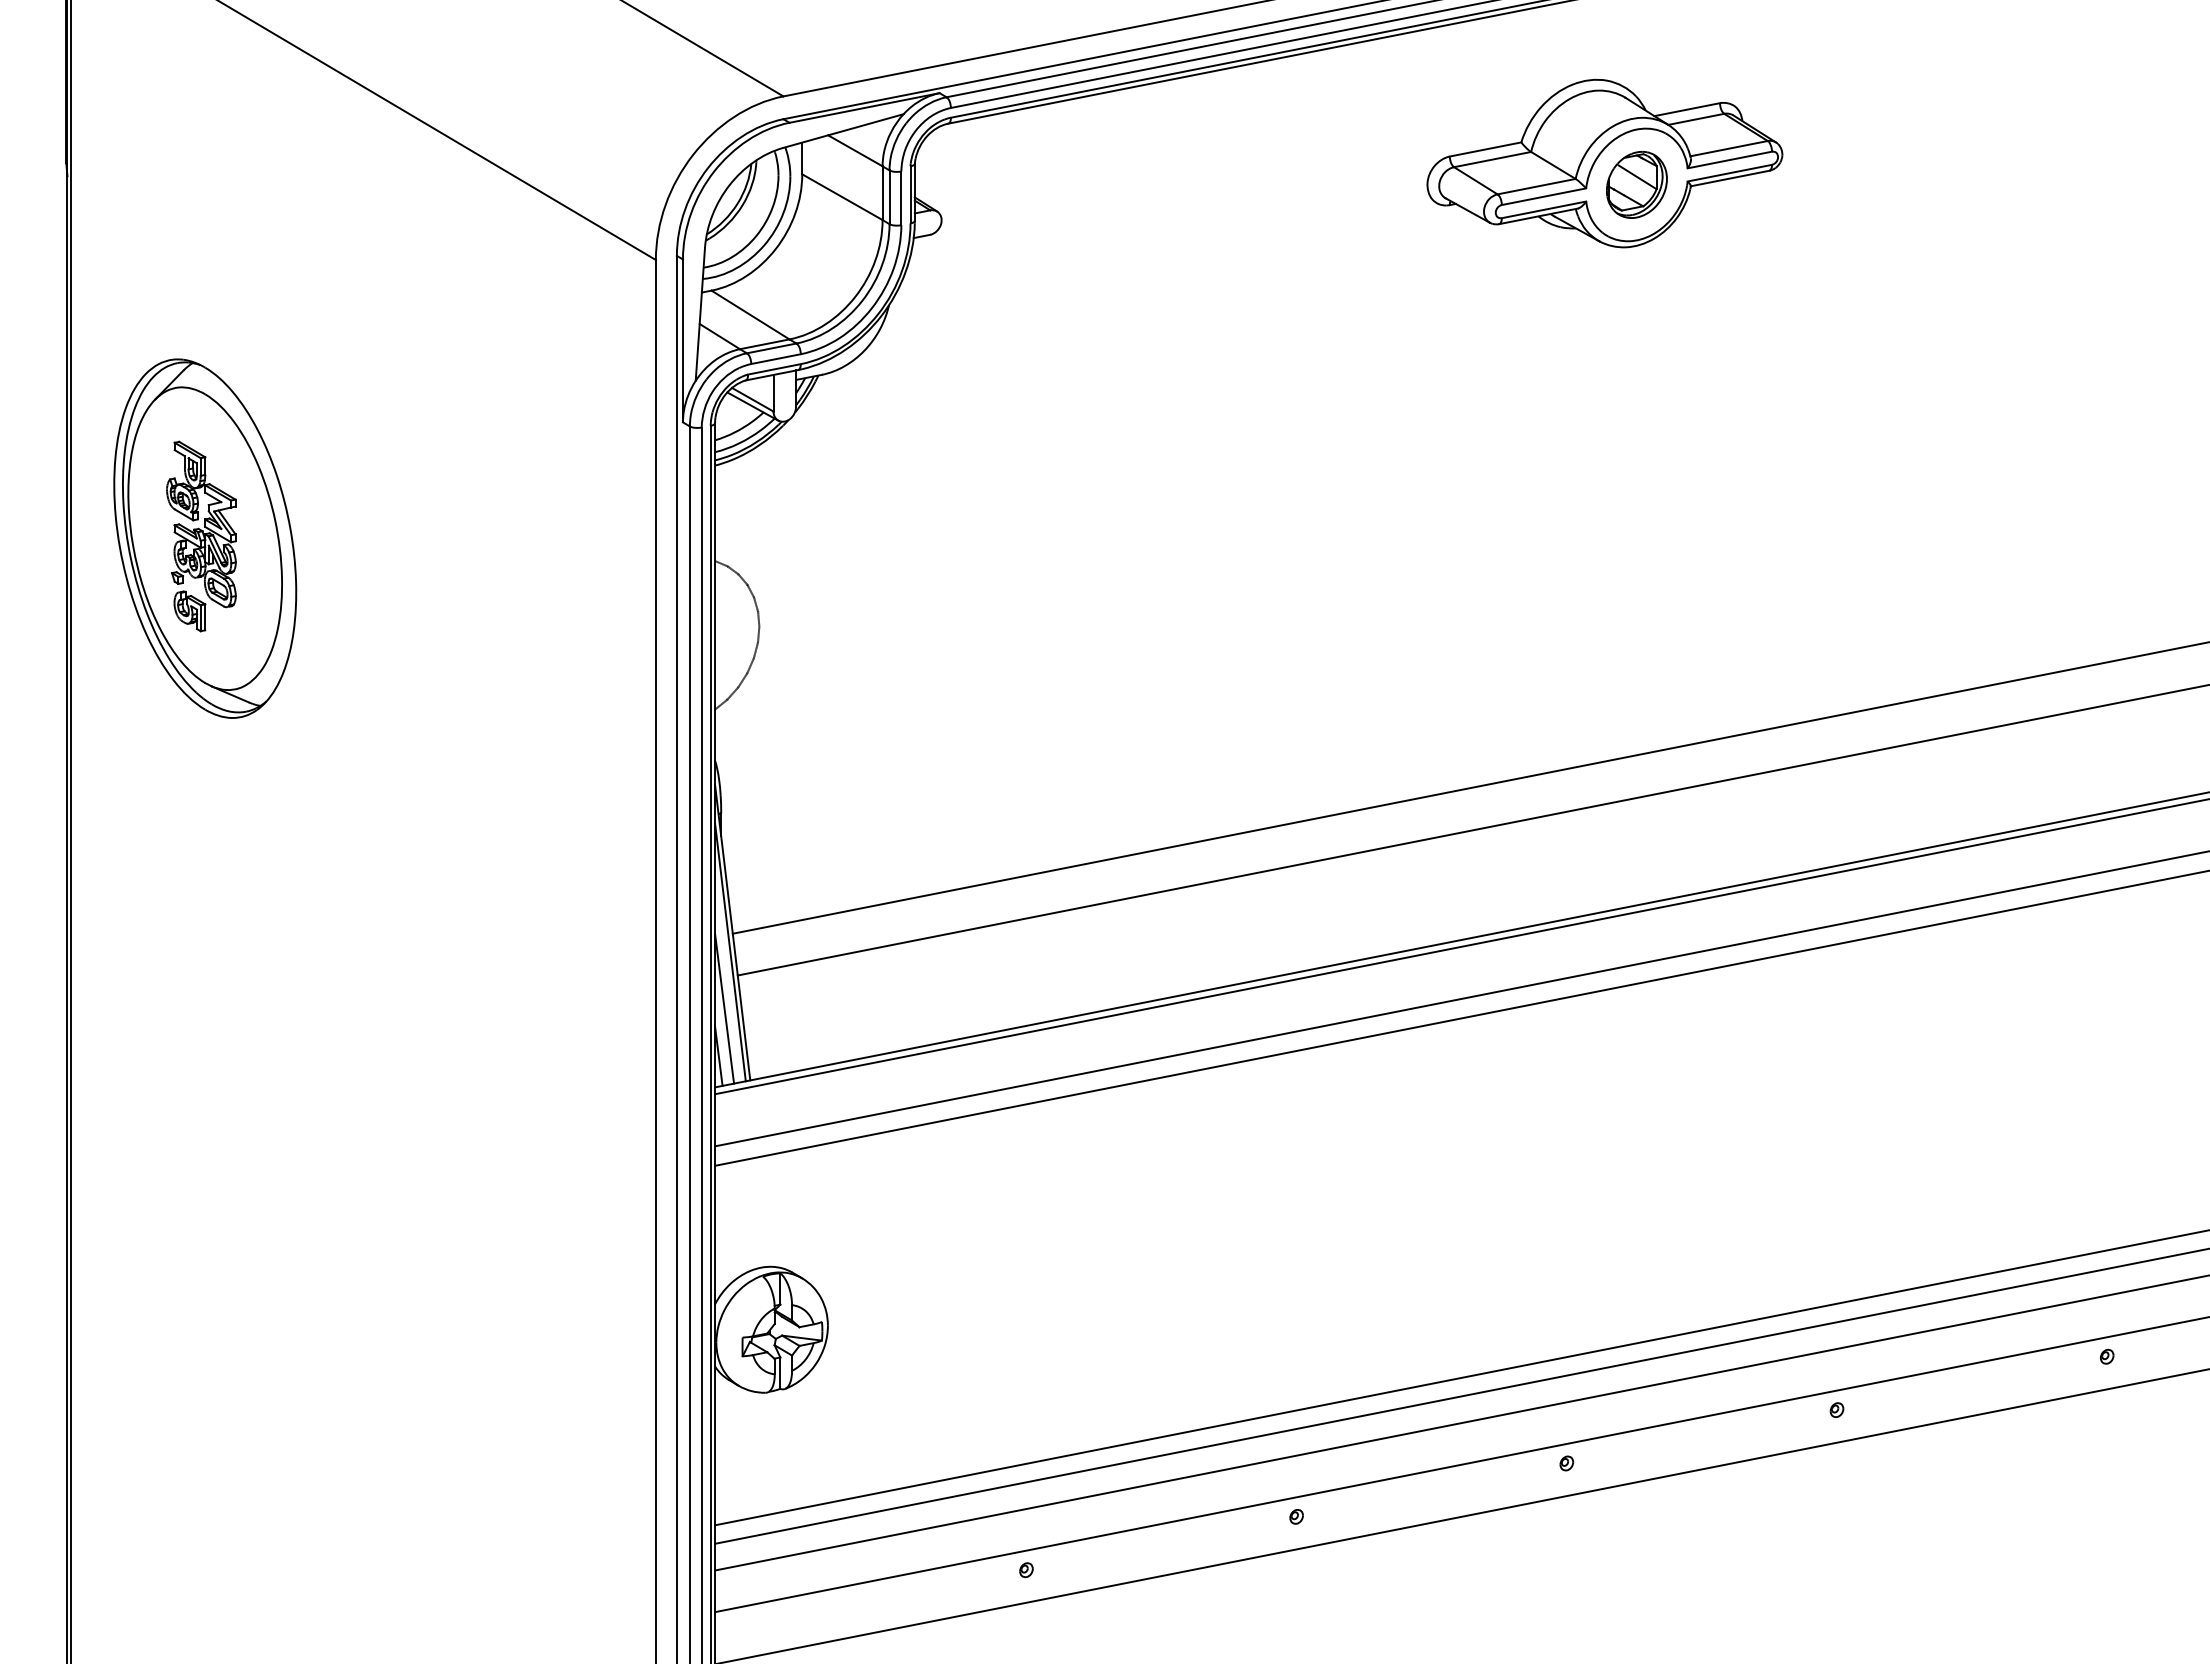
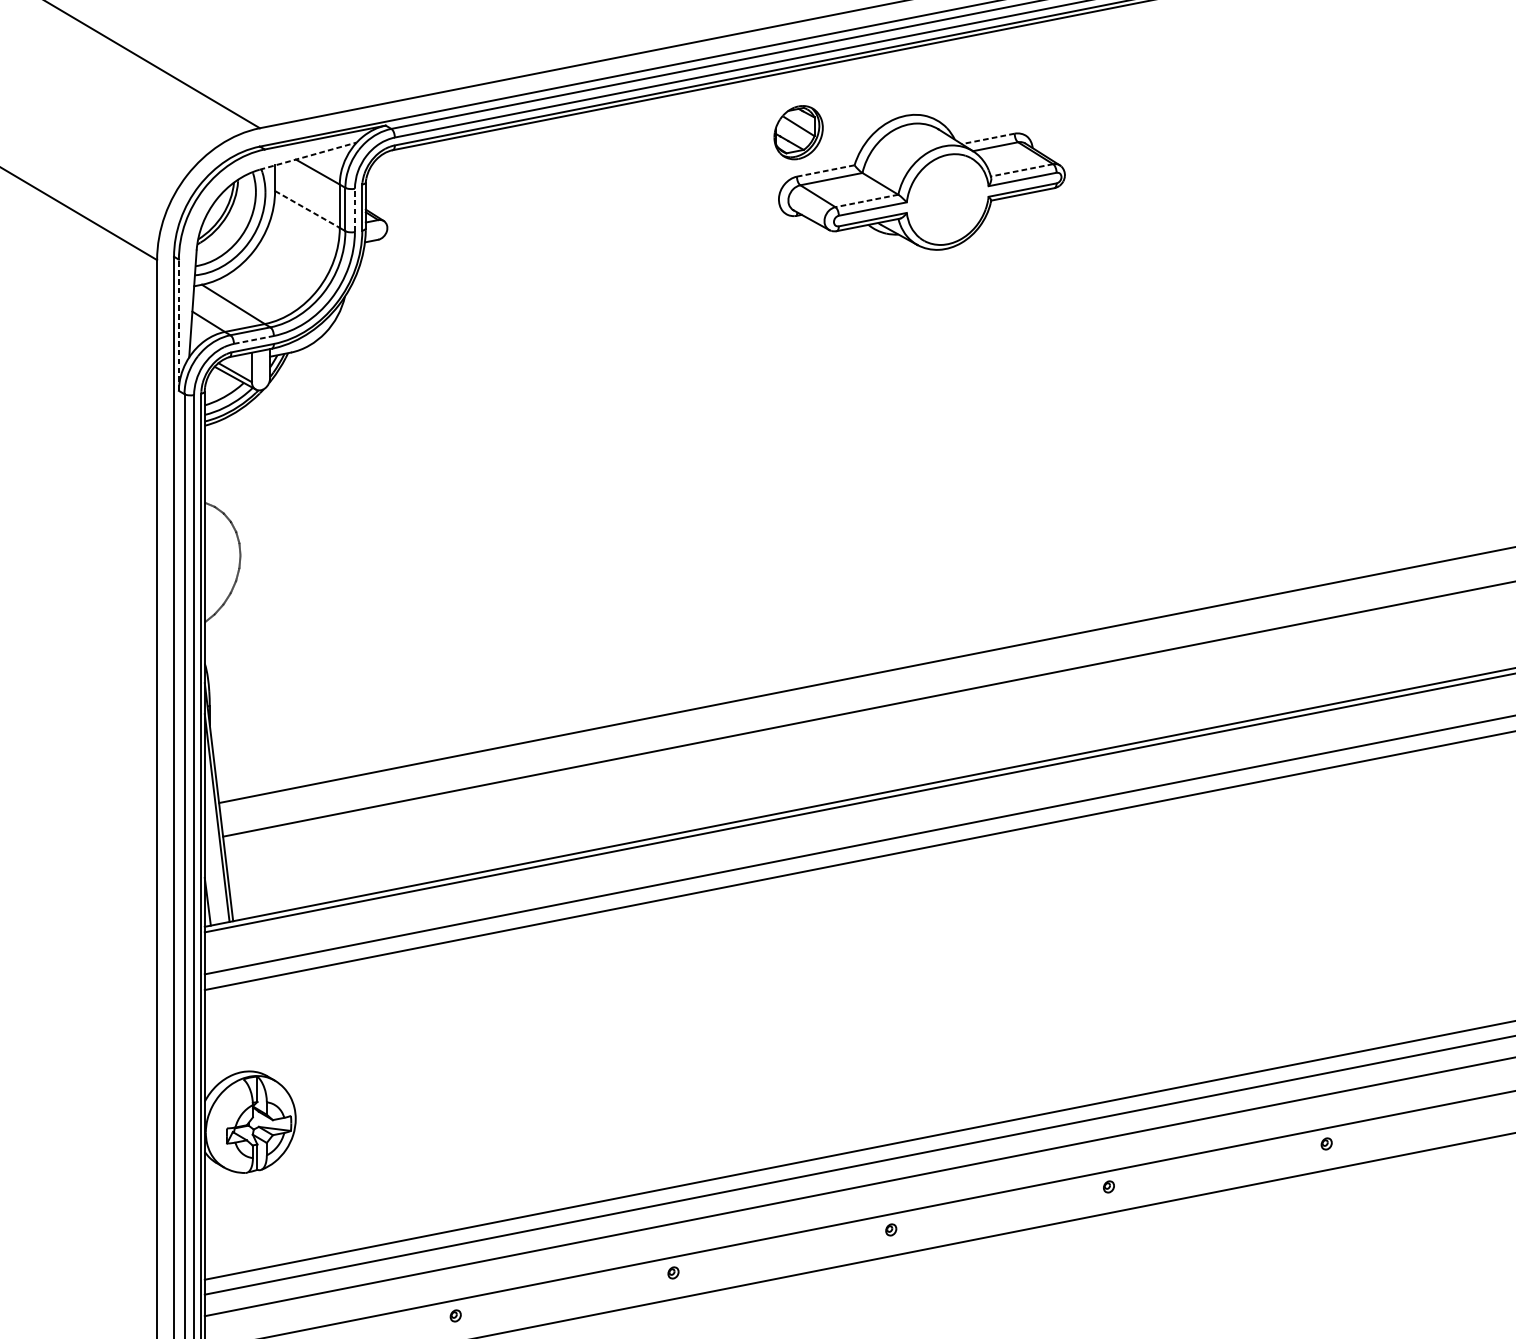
line: (1686, 109) -> (987, 138), solid -> dashed
line: (843, 131) -> (308, 156), solid -> dashed
line: (1728, 148) -> (1021, 170), solid -> dashed
line: (1485, 149) -> (825, 171), solid -> dashed
part: (1636, 184) -> (798, 132), moved
line: (1536, 186) -> (866, 200), solid -> dashed
line: (842, 197) -> (307, 209), solid -> dashed
line: (901, 198) -> (355, 210), solid -> dashed
line: (682, 340) -> (178, 324), solid -> dashed
line: (776, 359) -> (254, 340), solid -> dashed
line: (724, 1008) -> (212, 863), removed

